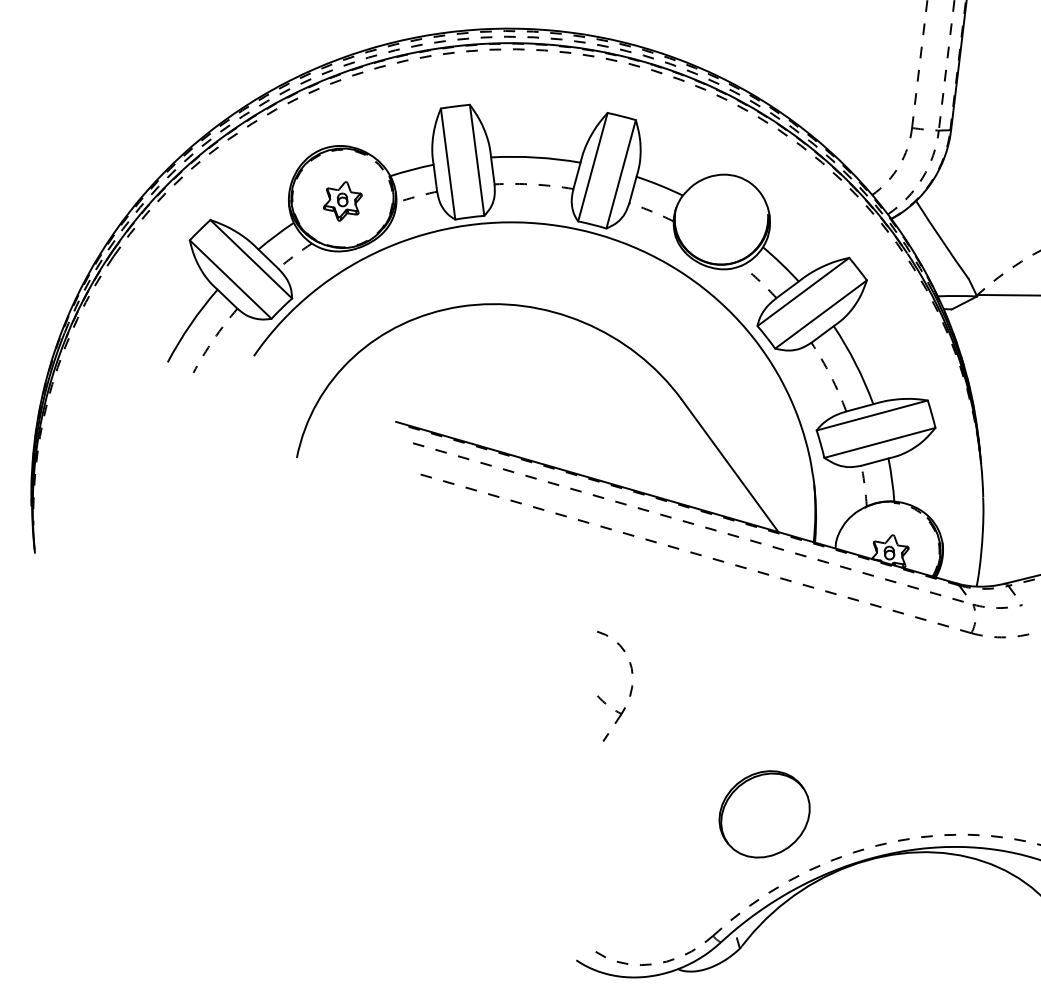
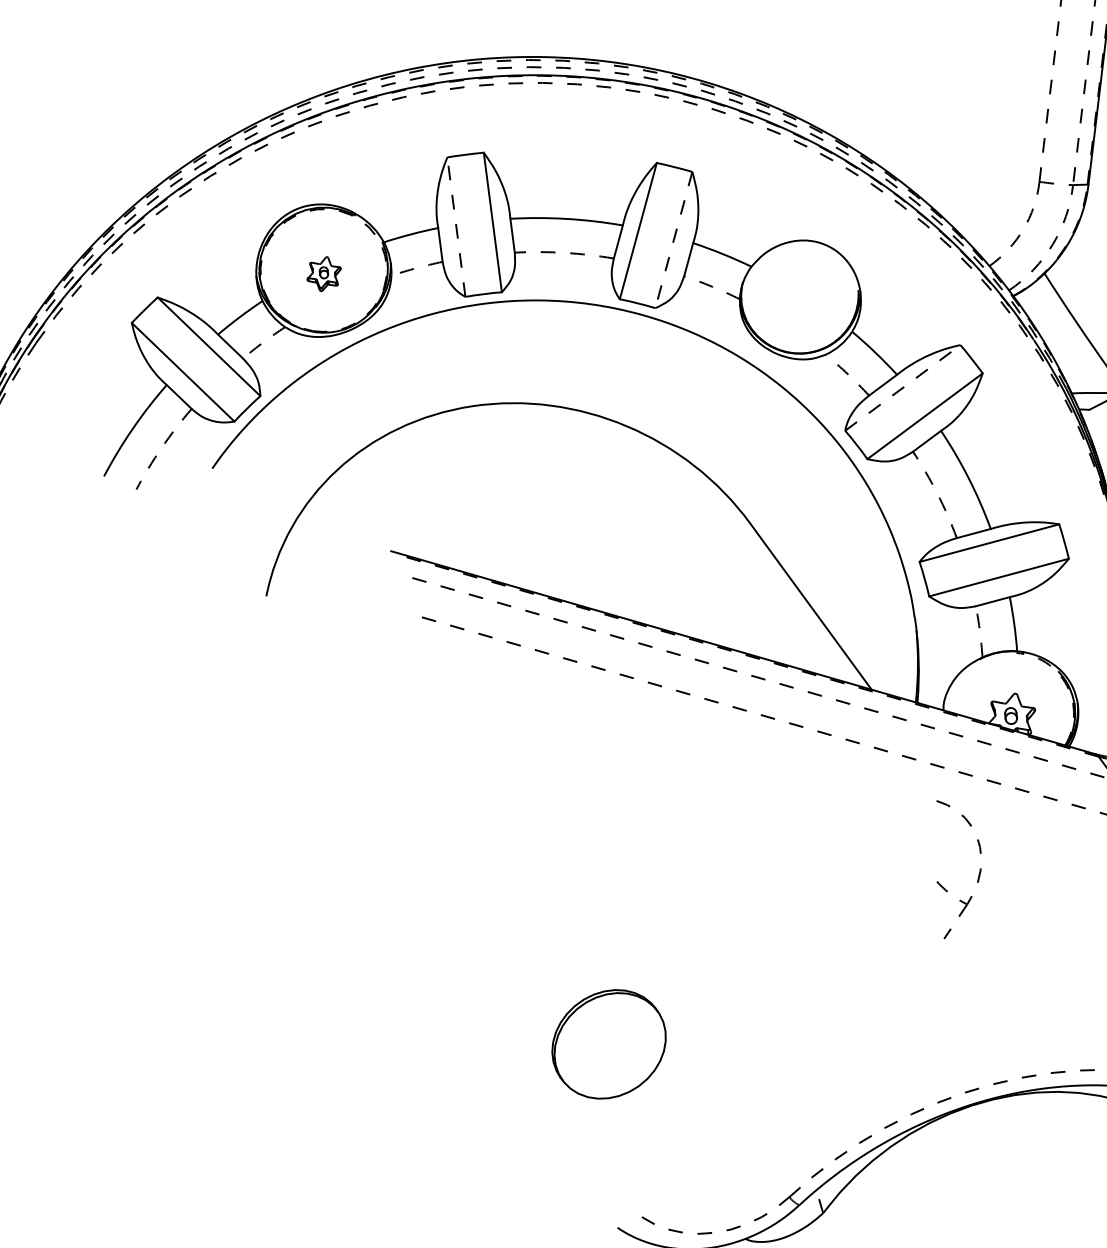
line: (448, 164) -> (456, 227), solid -> dashed
line: (621, 174) -> (674, 240), solid -> dashed
part: (342, 201) -> (323, 274), size x0.7
line: (803, 291) -> (903, 387), solid -> dashed
part: (630, 689) -> (978, 873), moved
part: (764, 814) -> (608, 1044), moved

